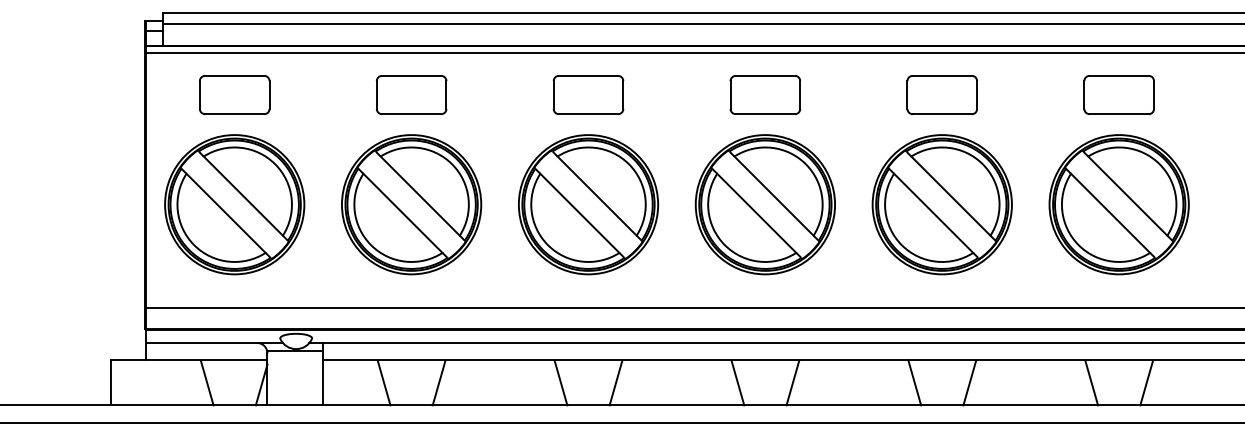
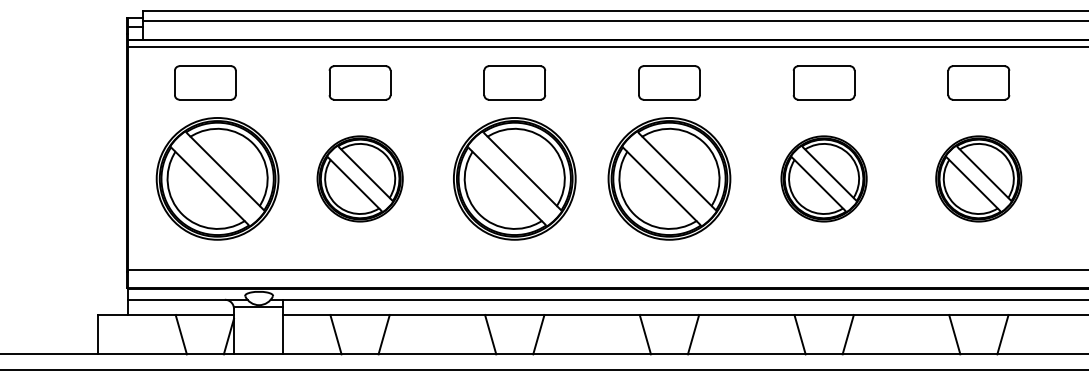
part: (234, 204) -> (217, 178), moved
part: (411, 204) -> (359, 178), size x0.7
part: (941, 204) -> (823, 178), size x0.7
part: (1118, 204) -> (978, 178), size x0.7

